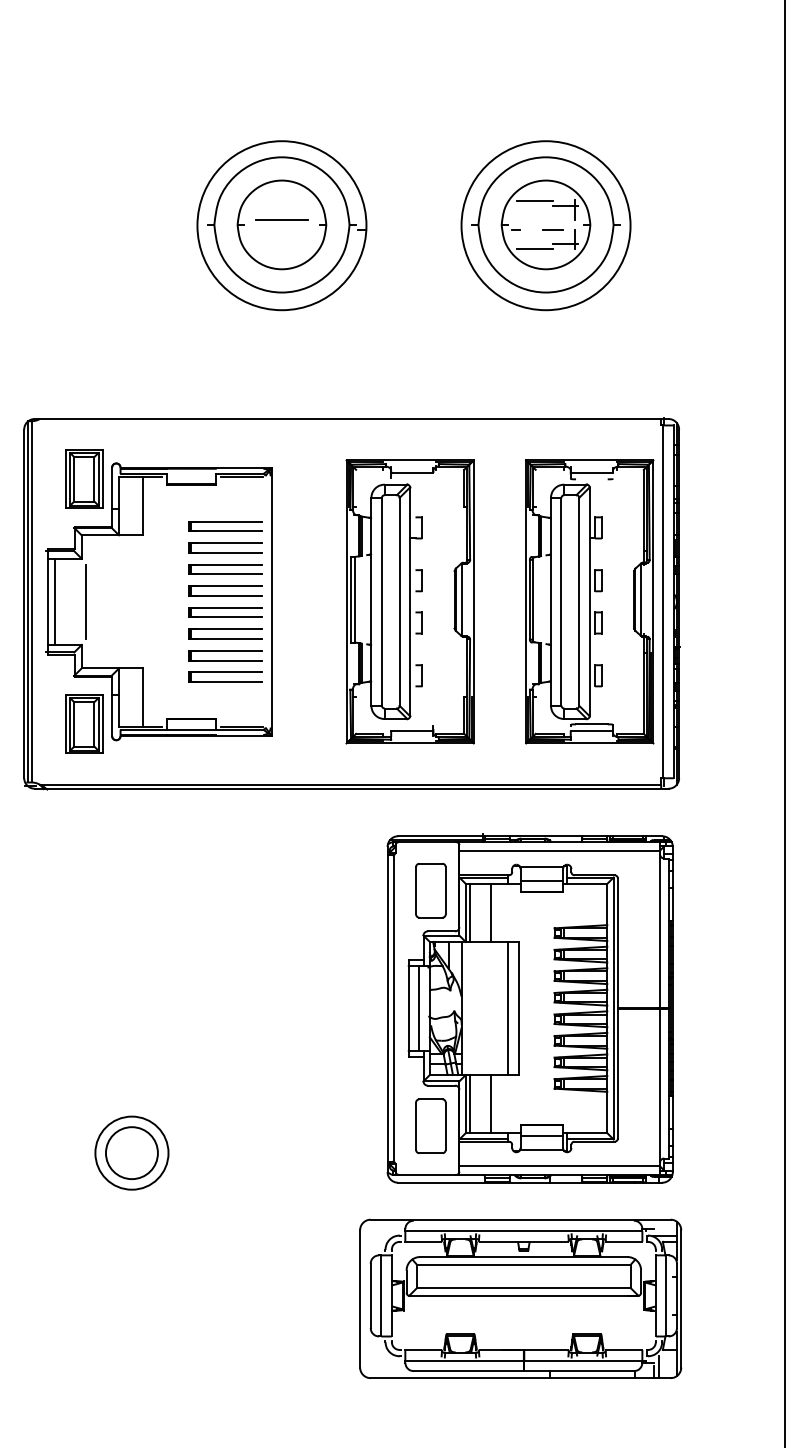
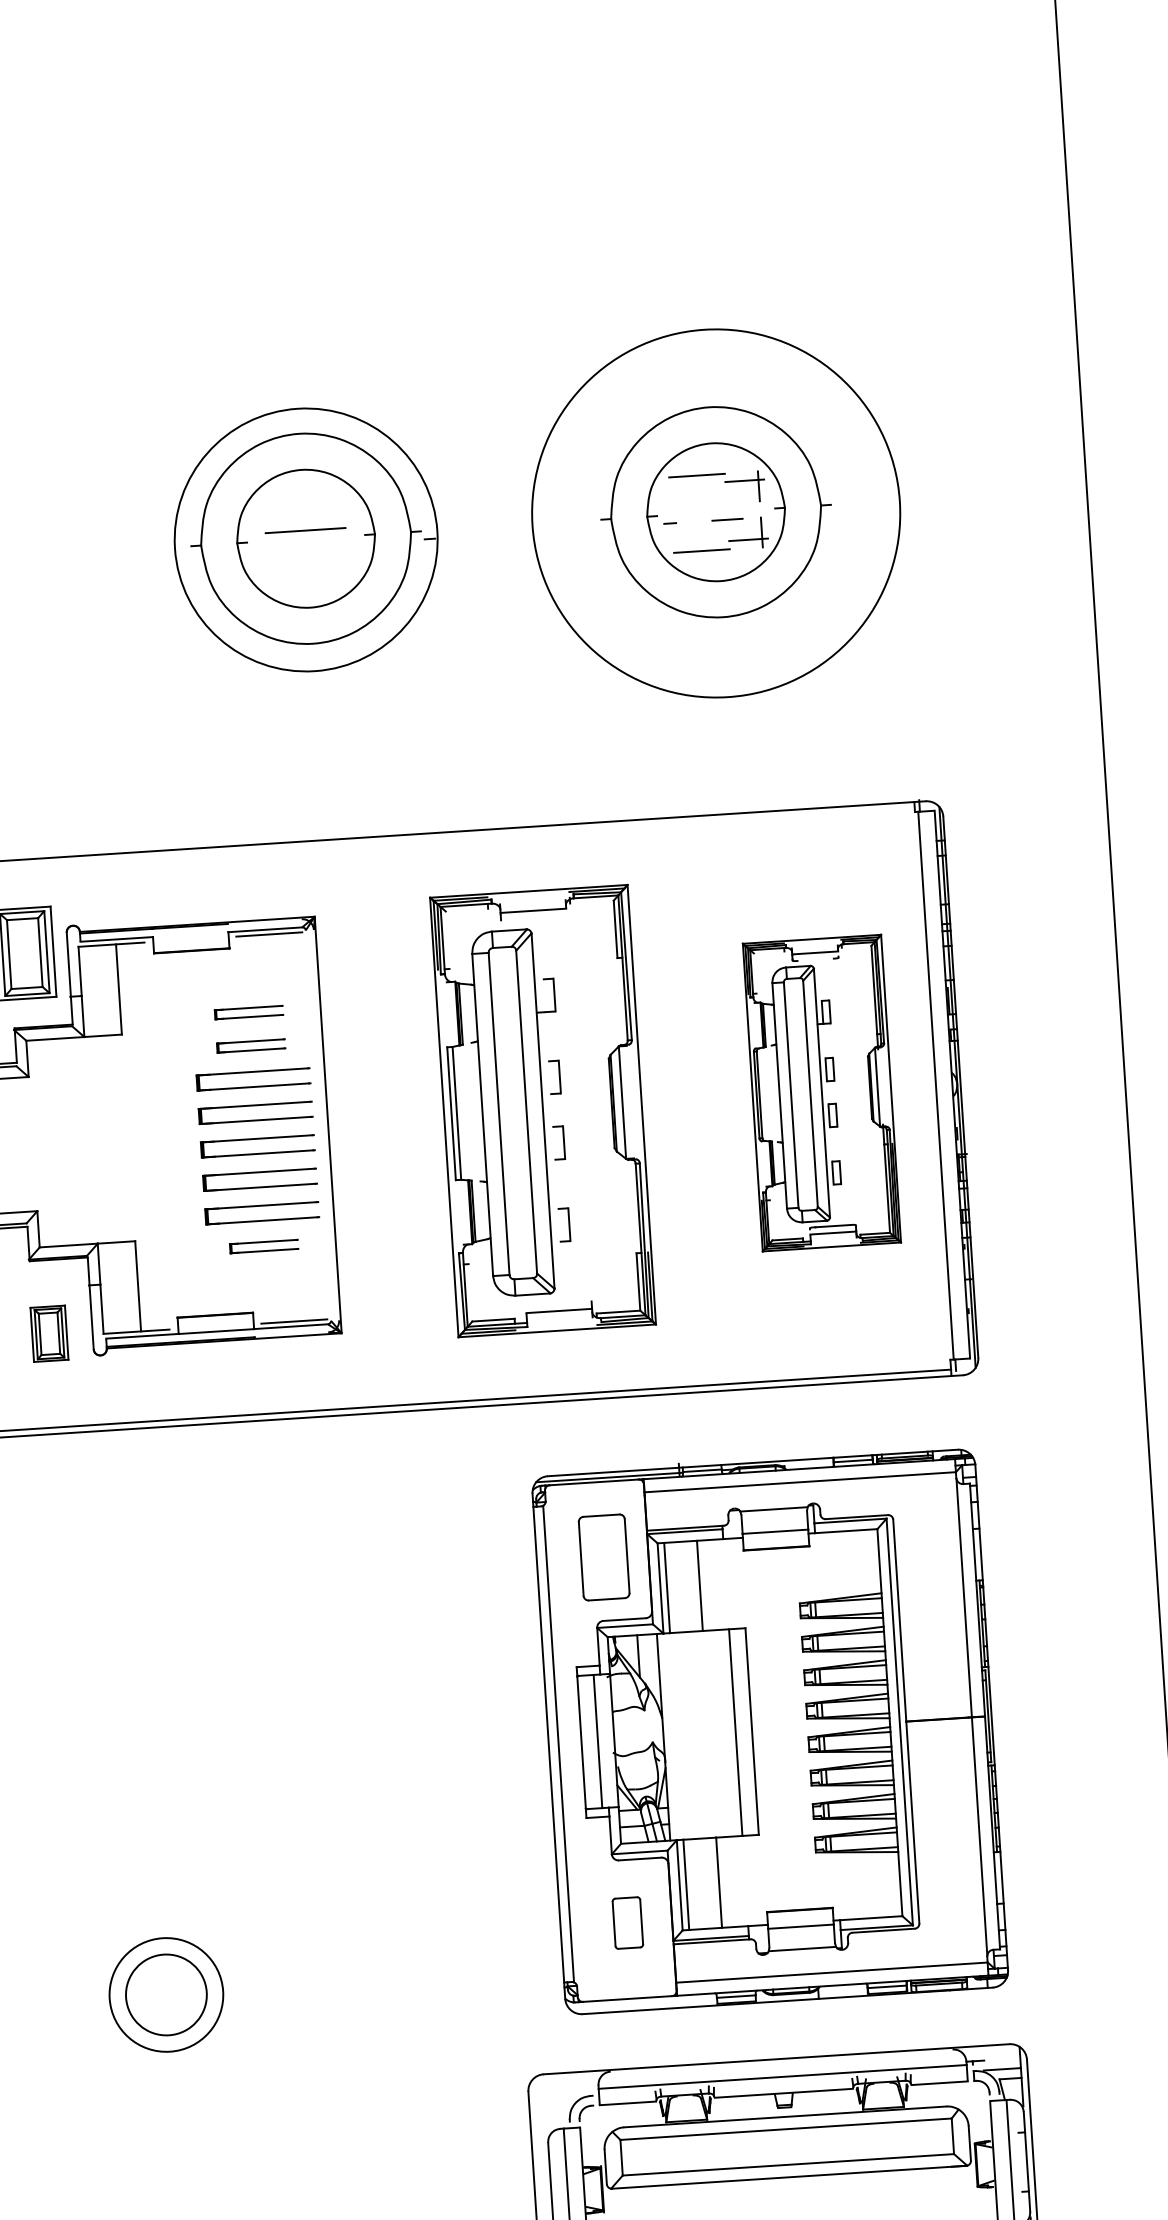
circle: (545, 225) -> (715, 513), size x1.4
part: (225, 526) -> (248, 1012), size x0.6
part: (225, 547) -> (250, 1045), size x0.6
line: (85, 601) -> (38, 1143), removed
part: (589, 601) -> (821, 1092), size x0.7
part: (225, 676) -> (263, 1245), size x0.6
part: (84, 723) -> (49, 1332), size x0.6
part: (430, 1125) -> (627, 1922), size x0.6

